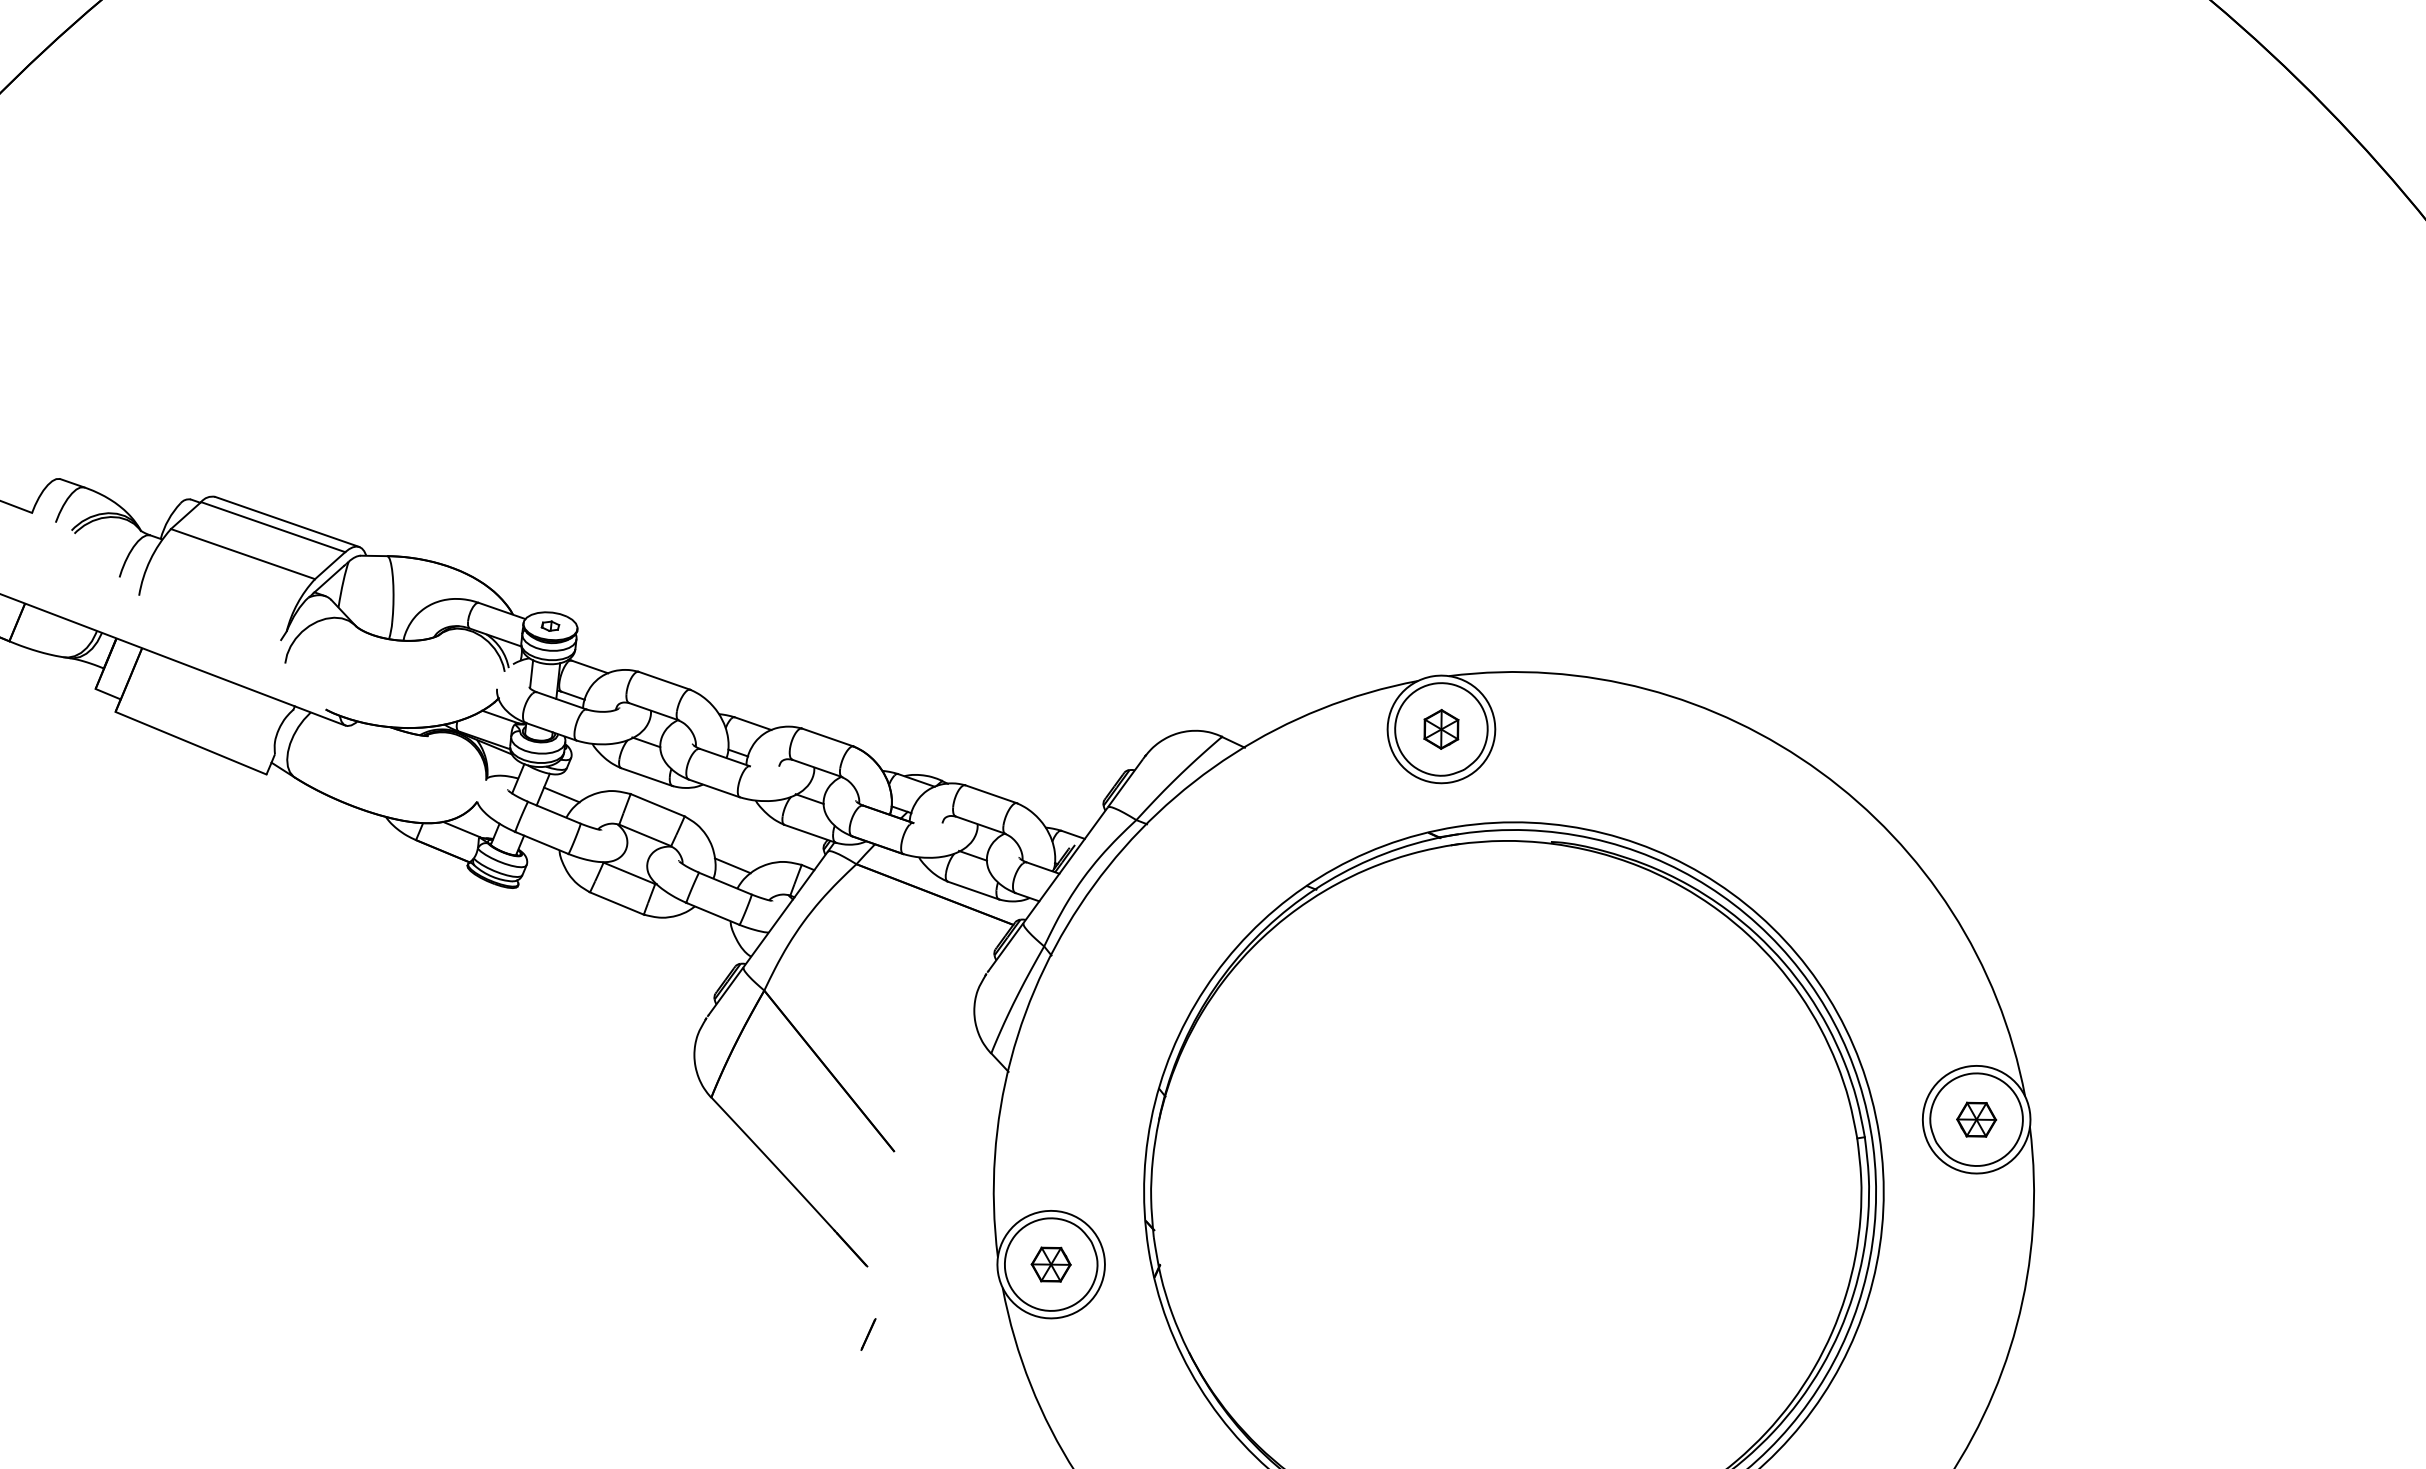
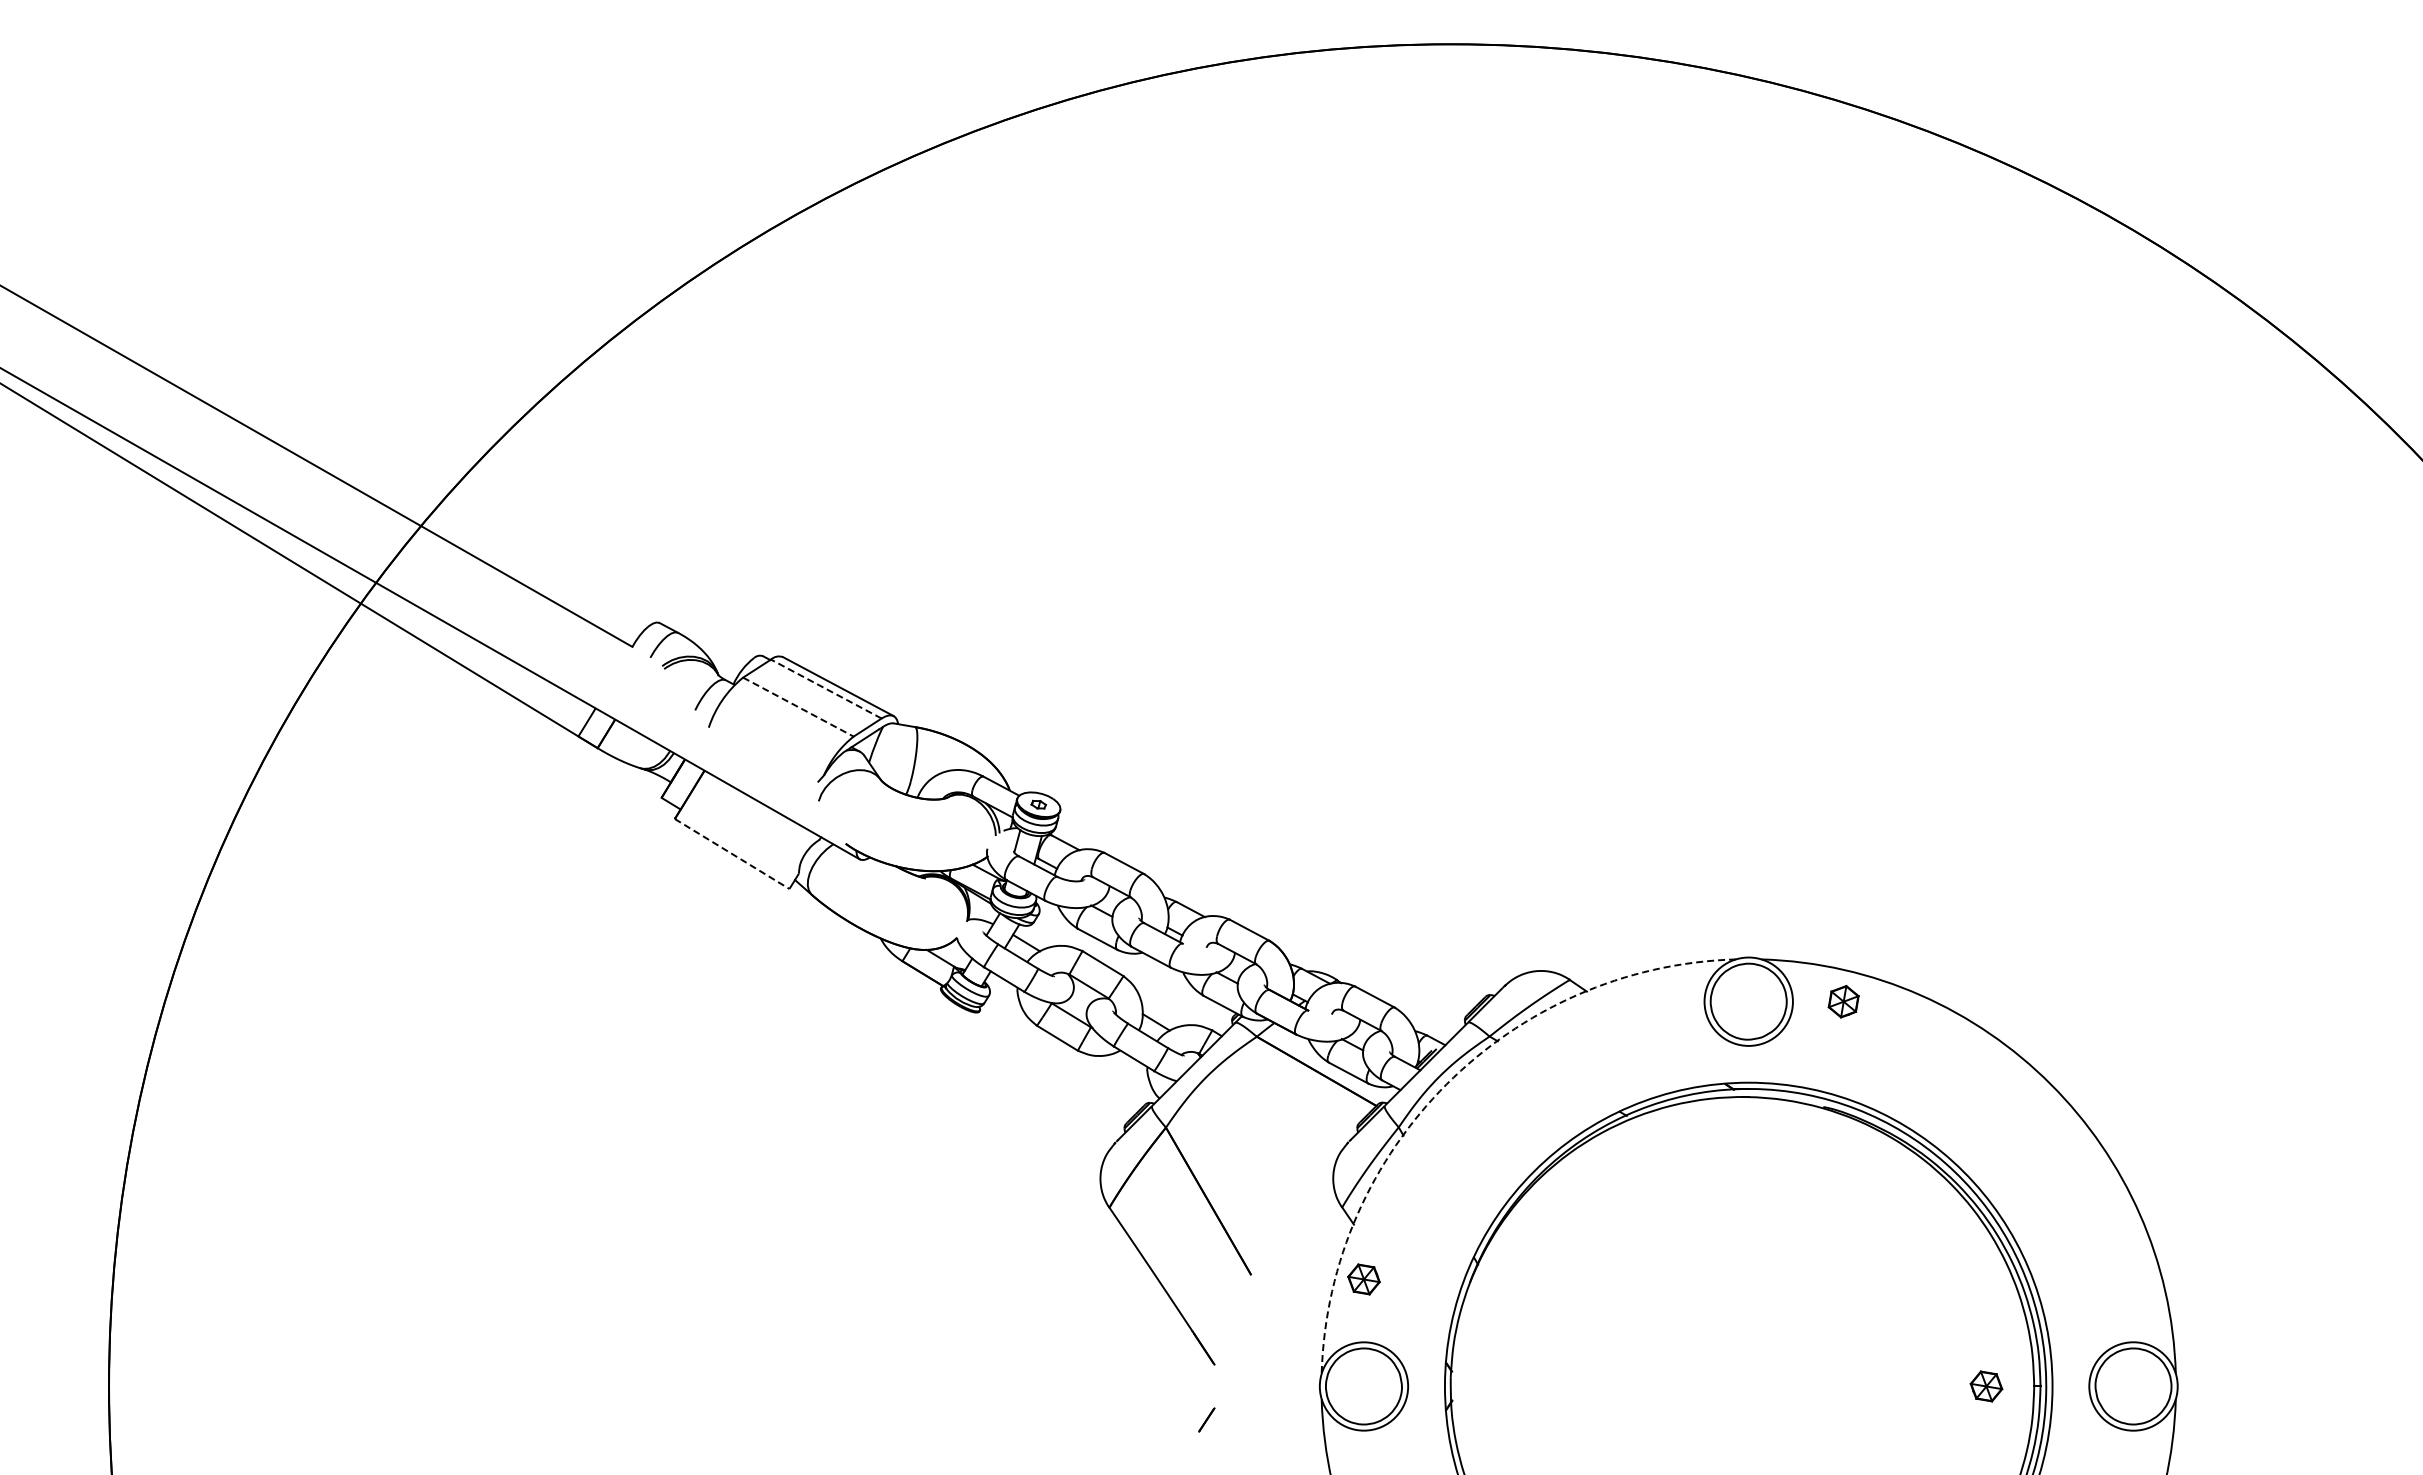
line: (273, 527) -> (826, 689), solid -> dashed
line: (243, 554) -> (798, 707), solid -> dashed
part: (1441, 729) -> (1843, 1001), moved
line: (191, 743) -> (732, 854), solid -> dashed
arc: (1093, 885) -> (1446, 1084), solid -> dashed
part: (1976, 1119) -> (1986, 1386), moved
part: (1050, 1264) -> (1363, 1279), moved

